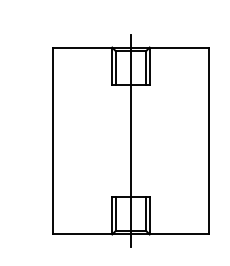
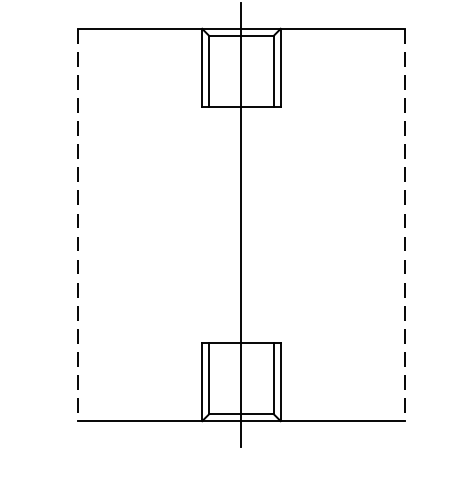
line: (53, 141) -> (78, 226), solid -> dashed
line: (208, 141) -> (404, 226), solid -> dashed

